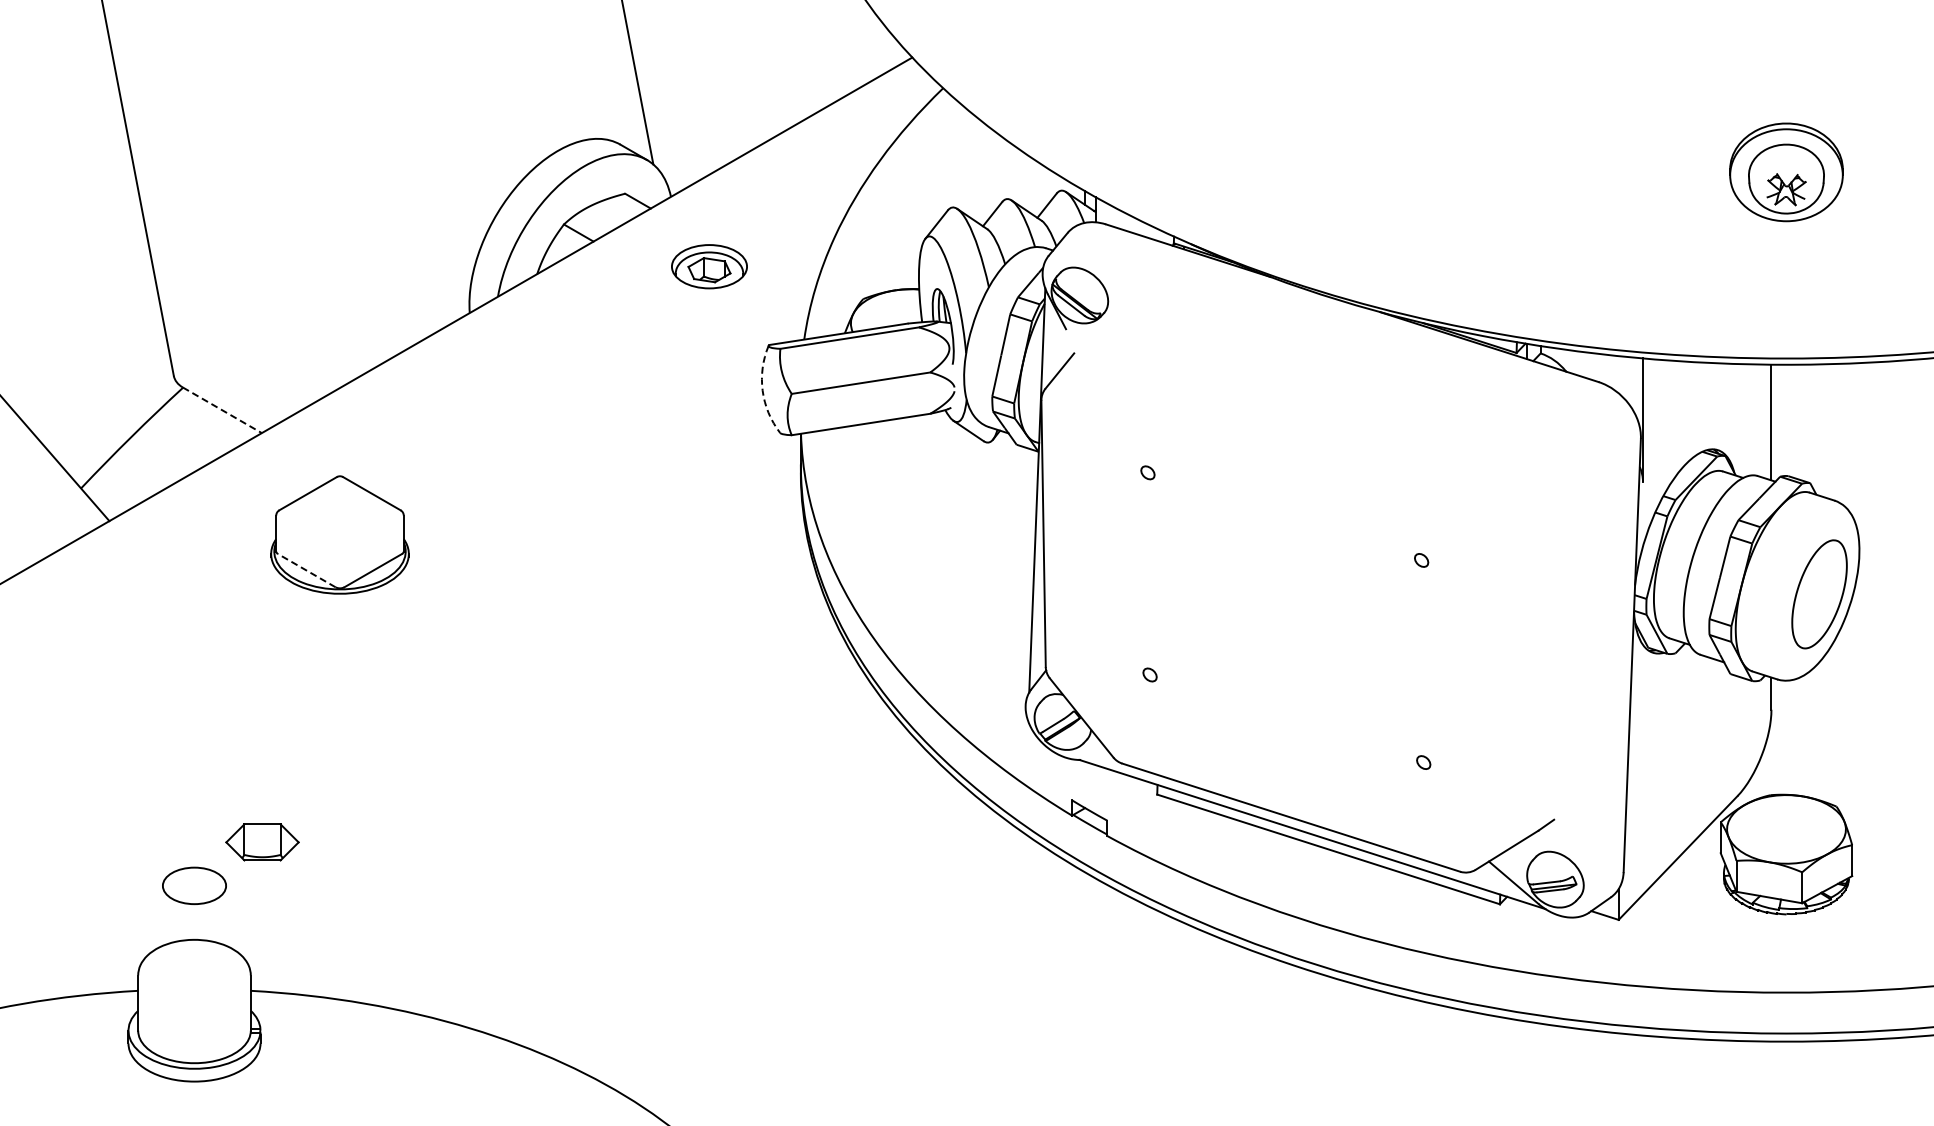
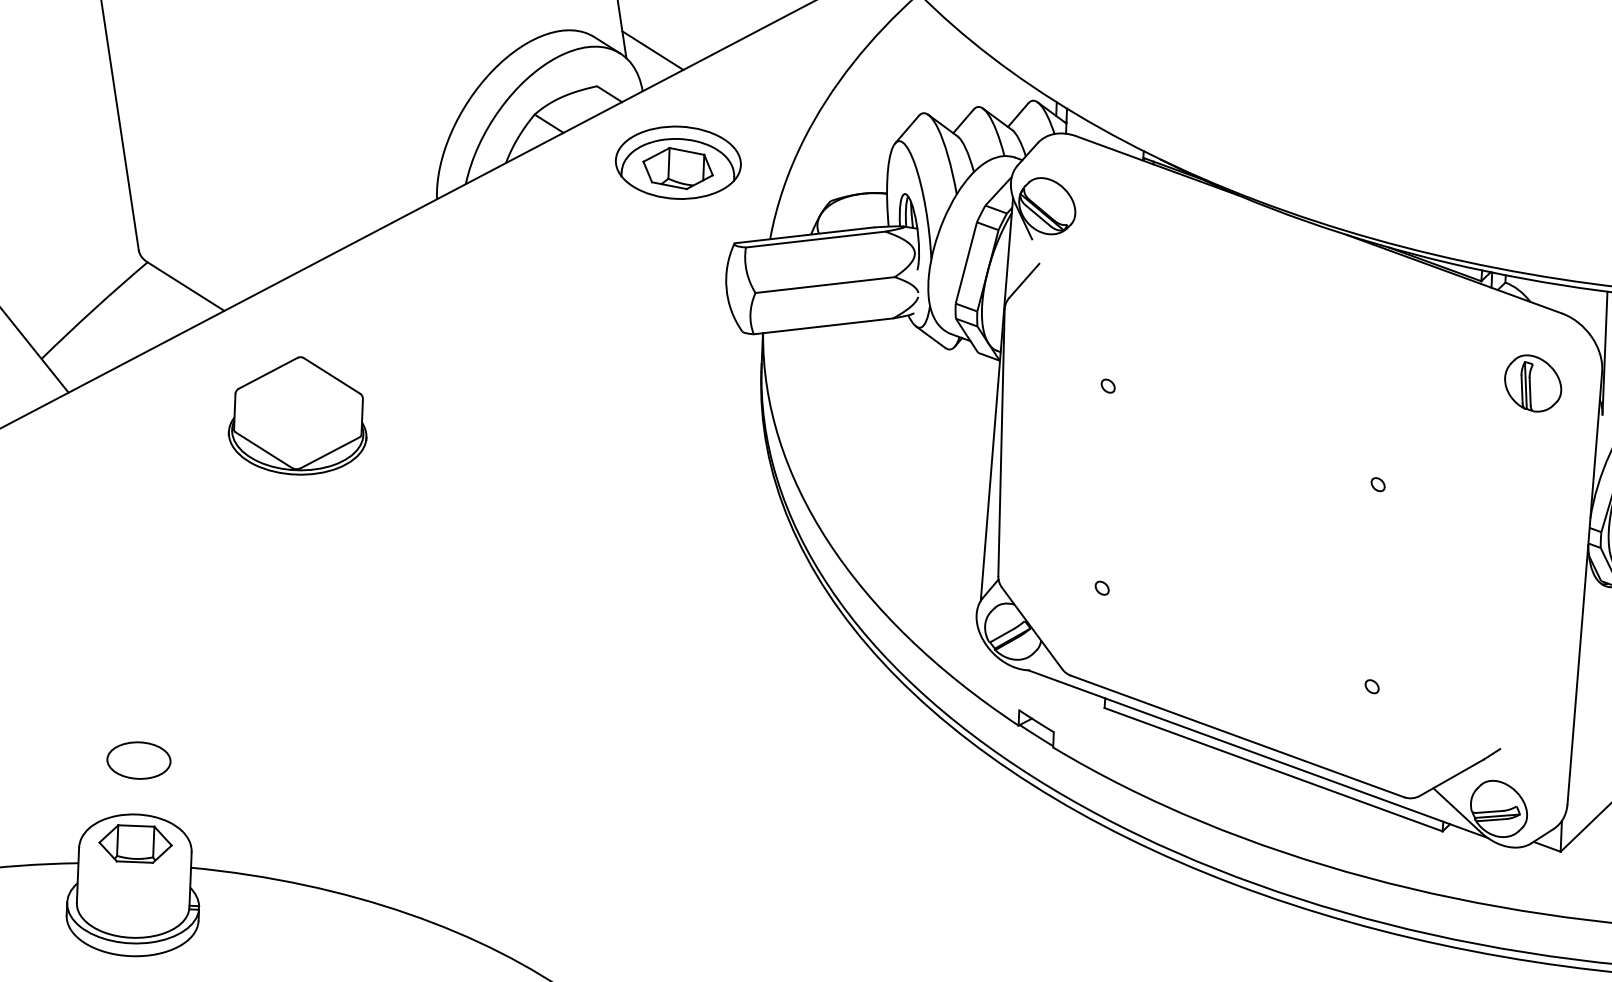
line: (679, 155) -> (652, 50), added
part: (709, 266) -> (678, 162), size x1.67
arc: (762, 390) -> (726, 288), dashed -> solid
line: (222, 410) -> (186, 286), dashed -> solid
part: (1572, 452) -> (1533, 382), added
line: (306, 570) -> (263, 449), dashed -> solid
part: (262, 842) -> (135, 844), moved

